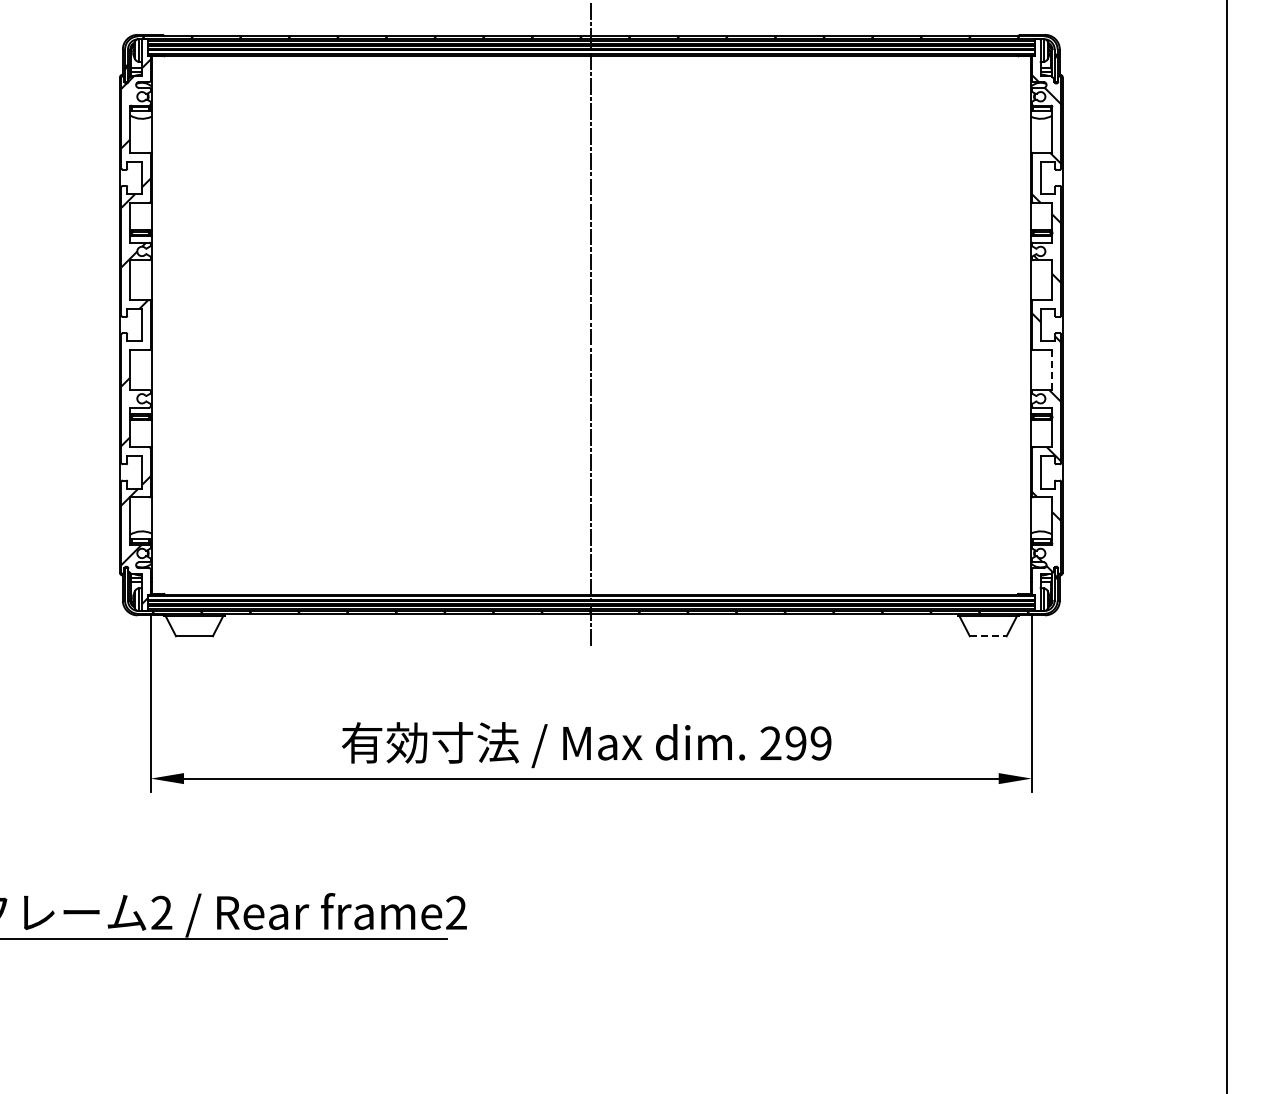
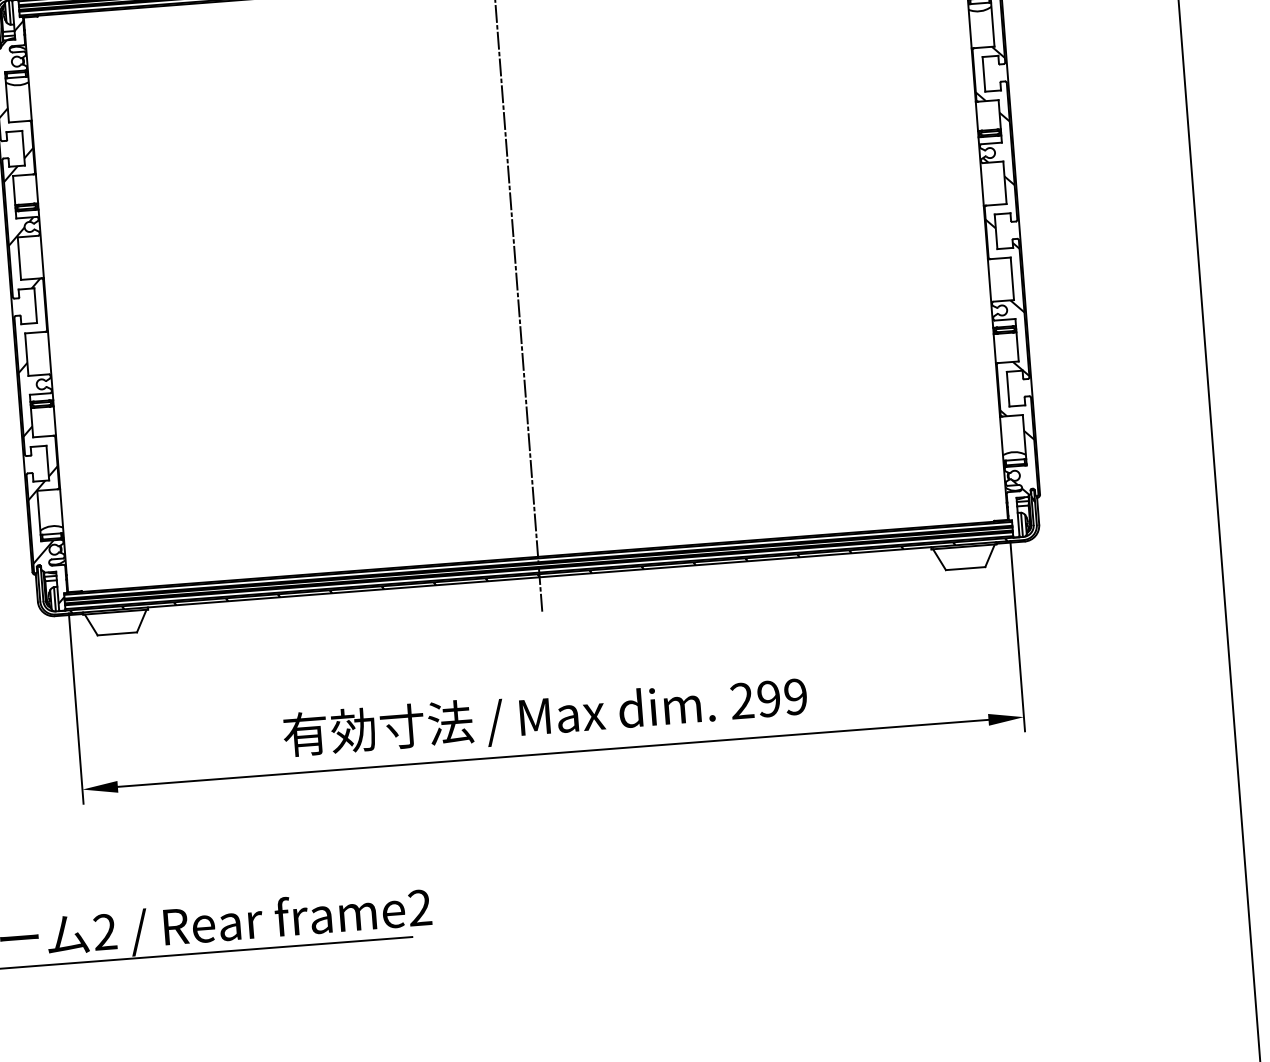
line: (1052, 370) -> (1012, 279), dashed -> solid
line: (988, 636) -> (965, 568), dashed -> solid

